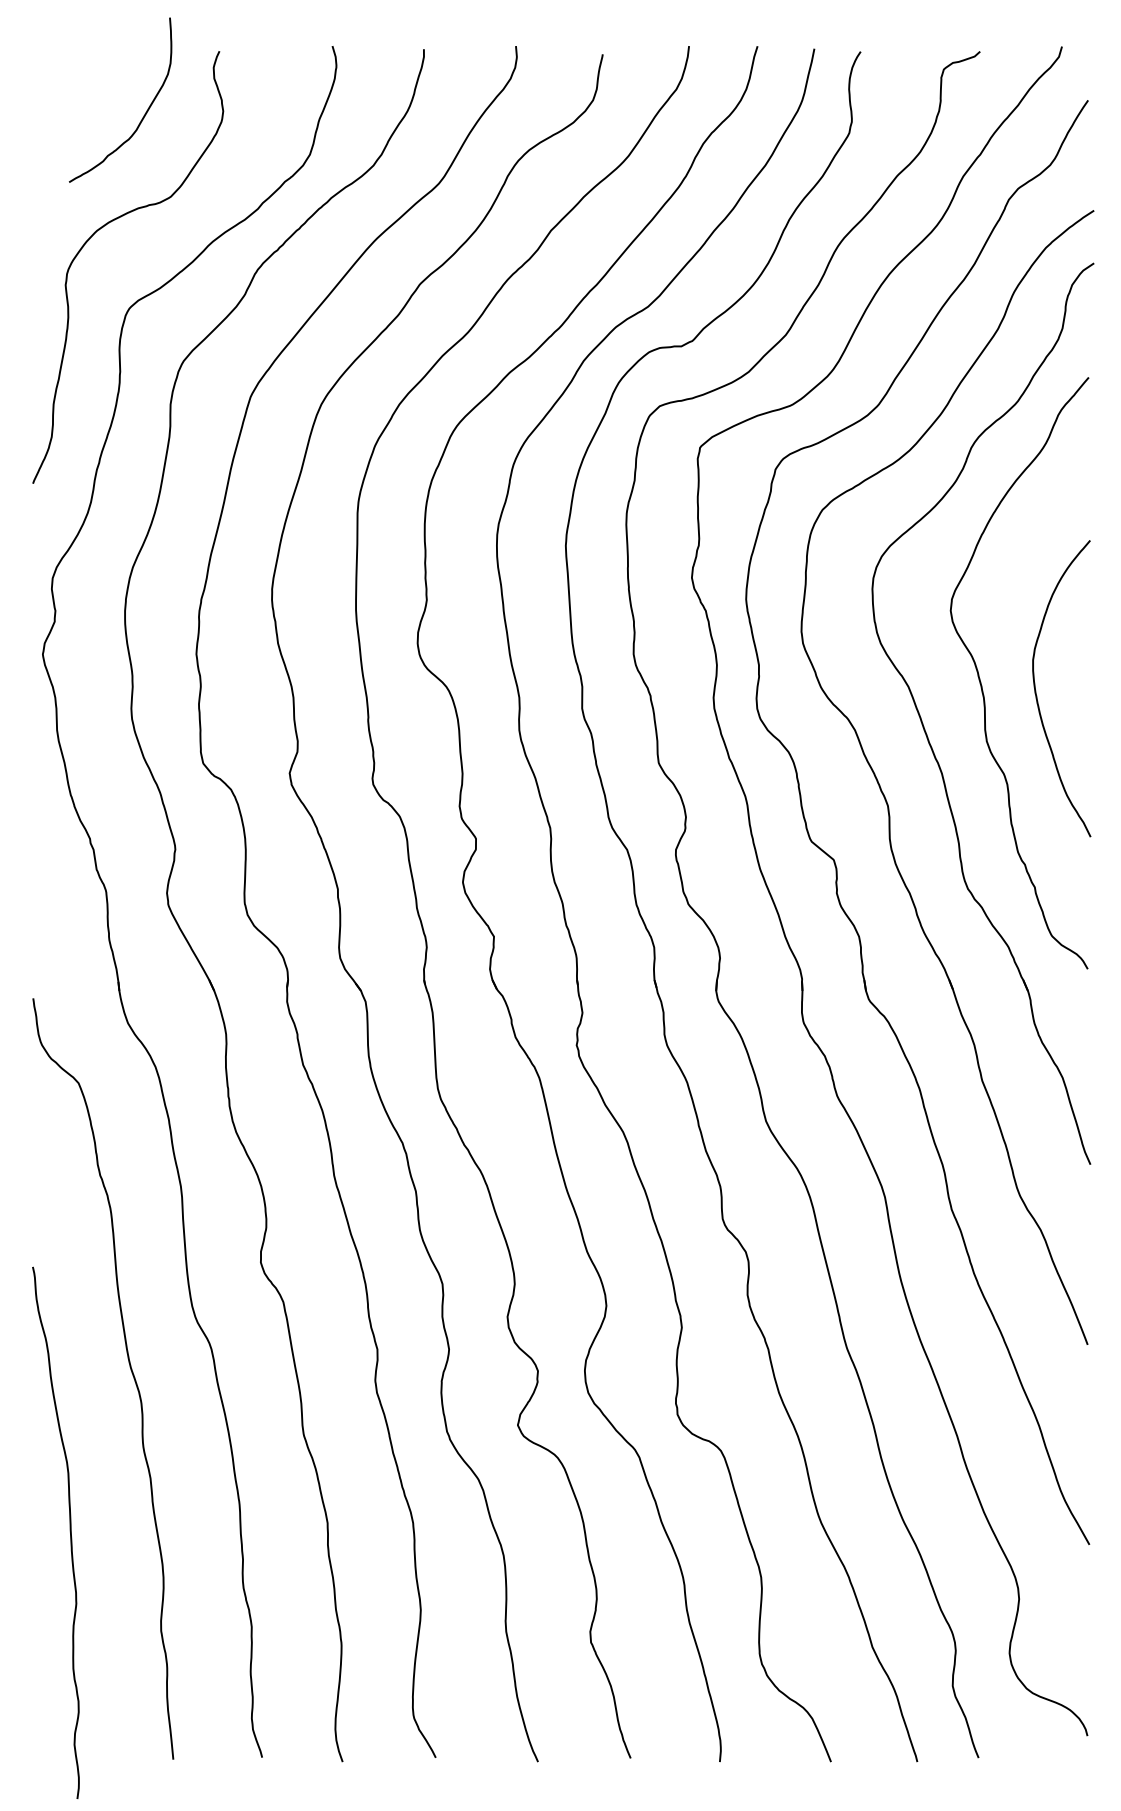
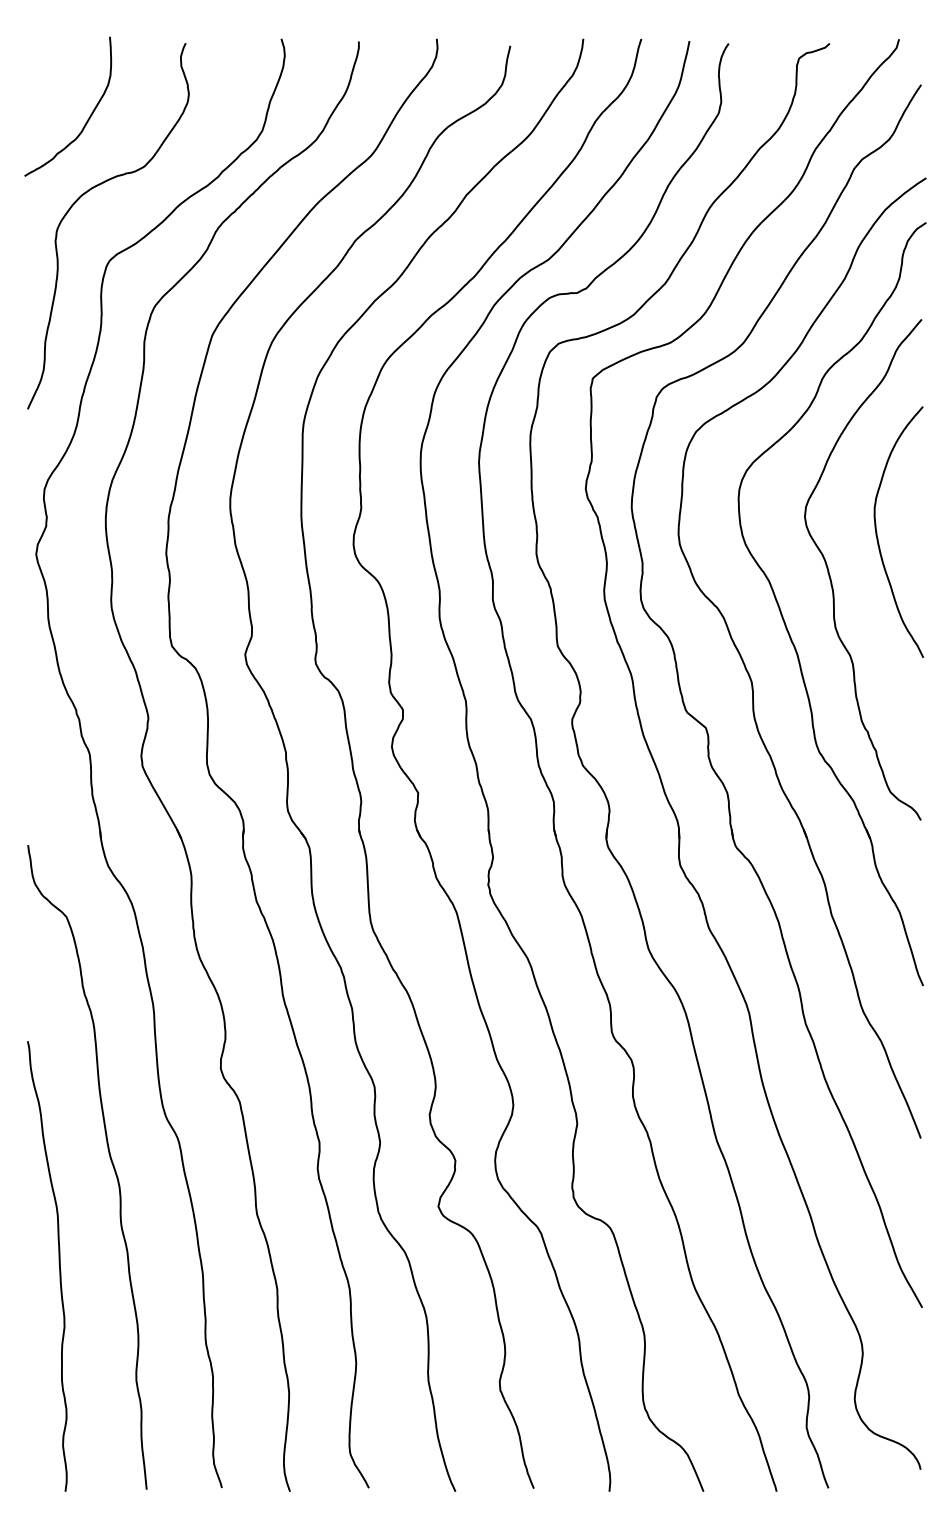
curve: (143, 115) -> (87, 119), moved
curve: (1037, 695) -> (878, 537), moved
curve: (69, 1531) -> (58, 1265), moved

